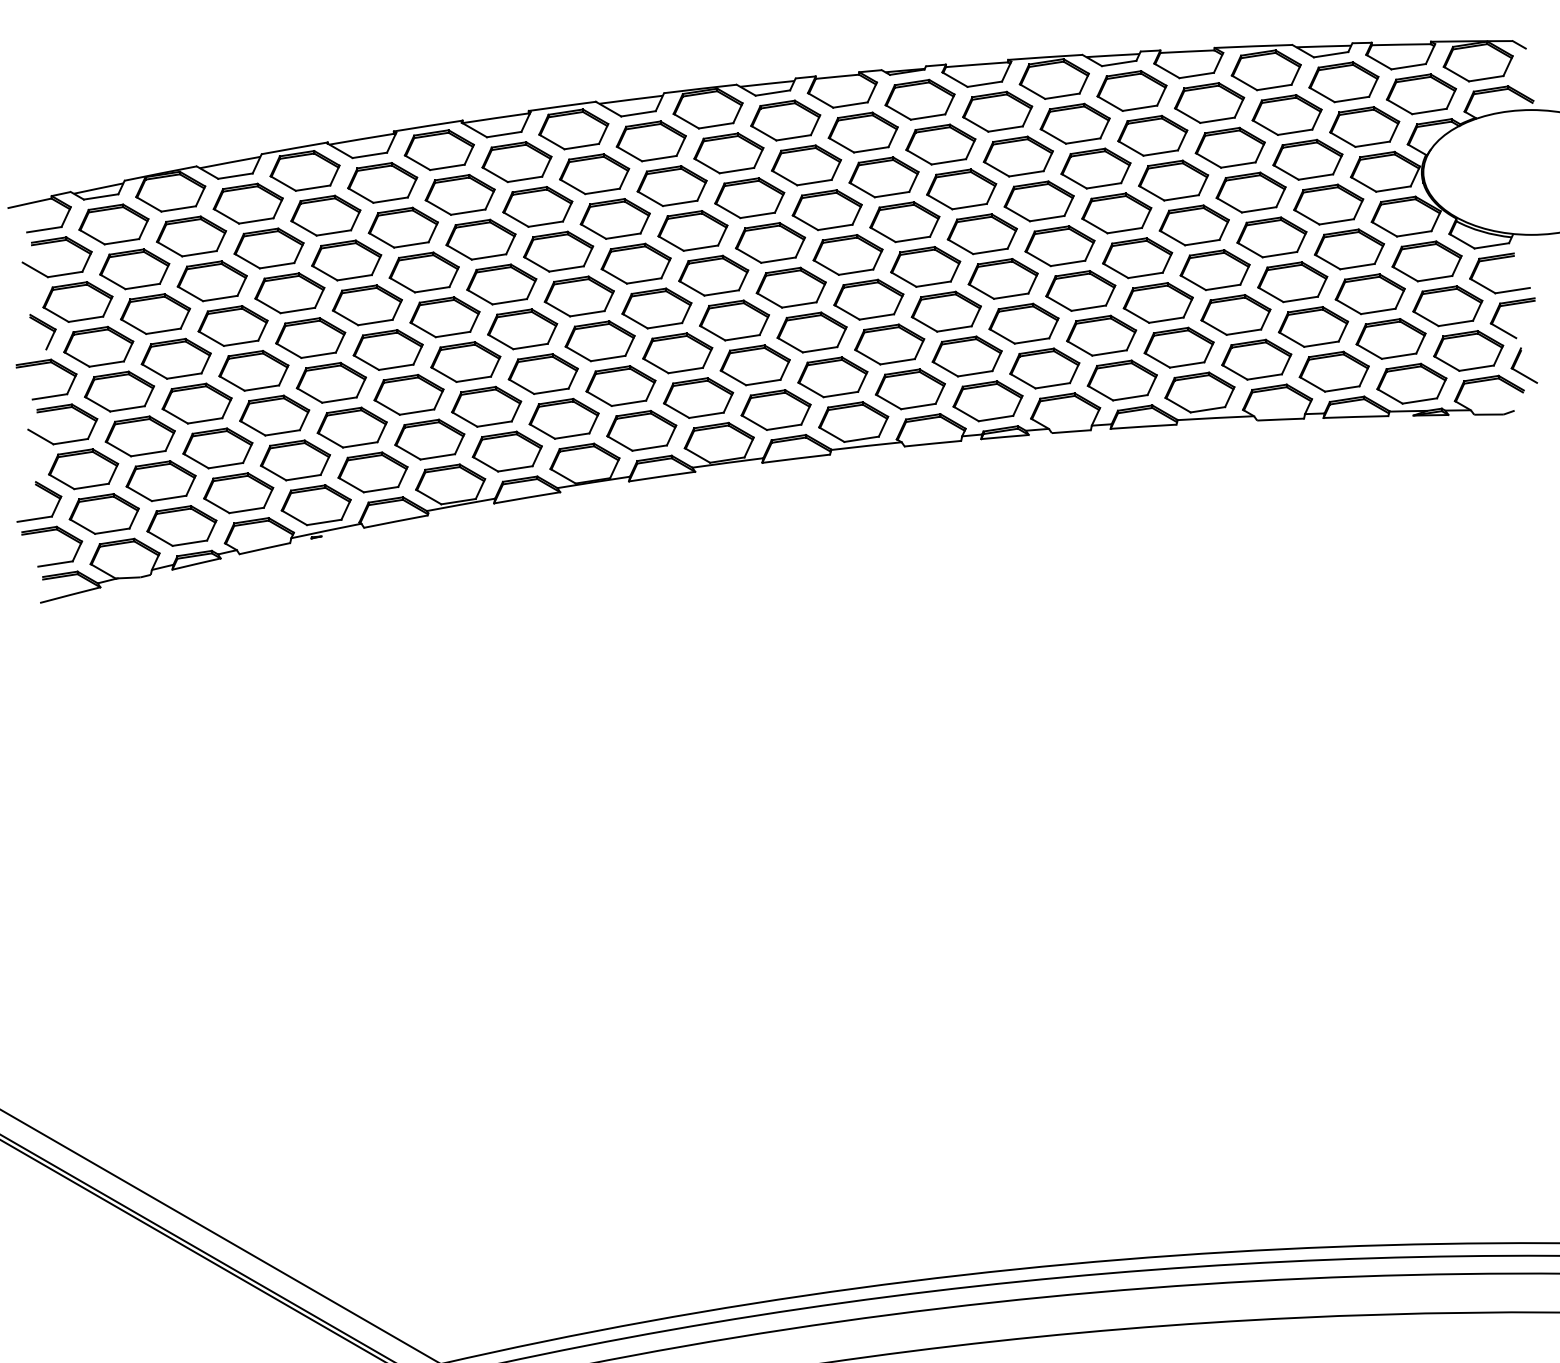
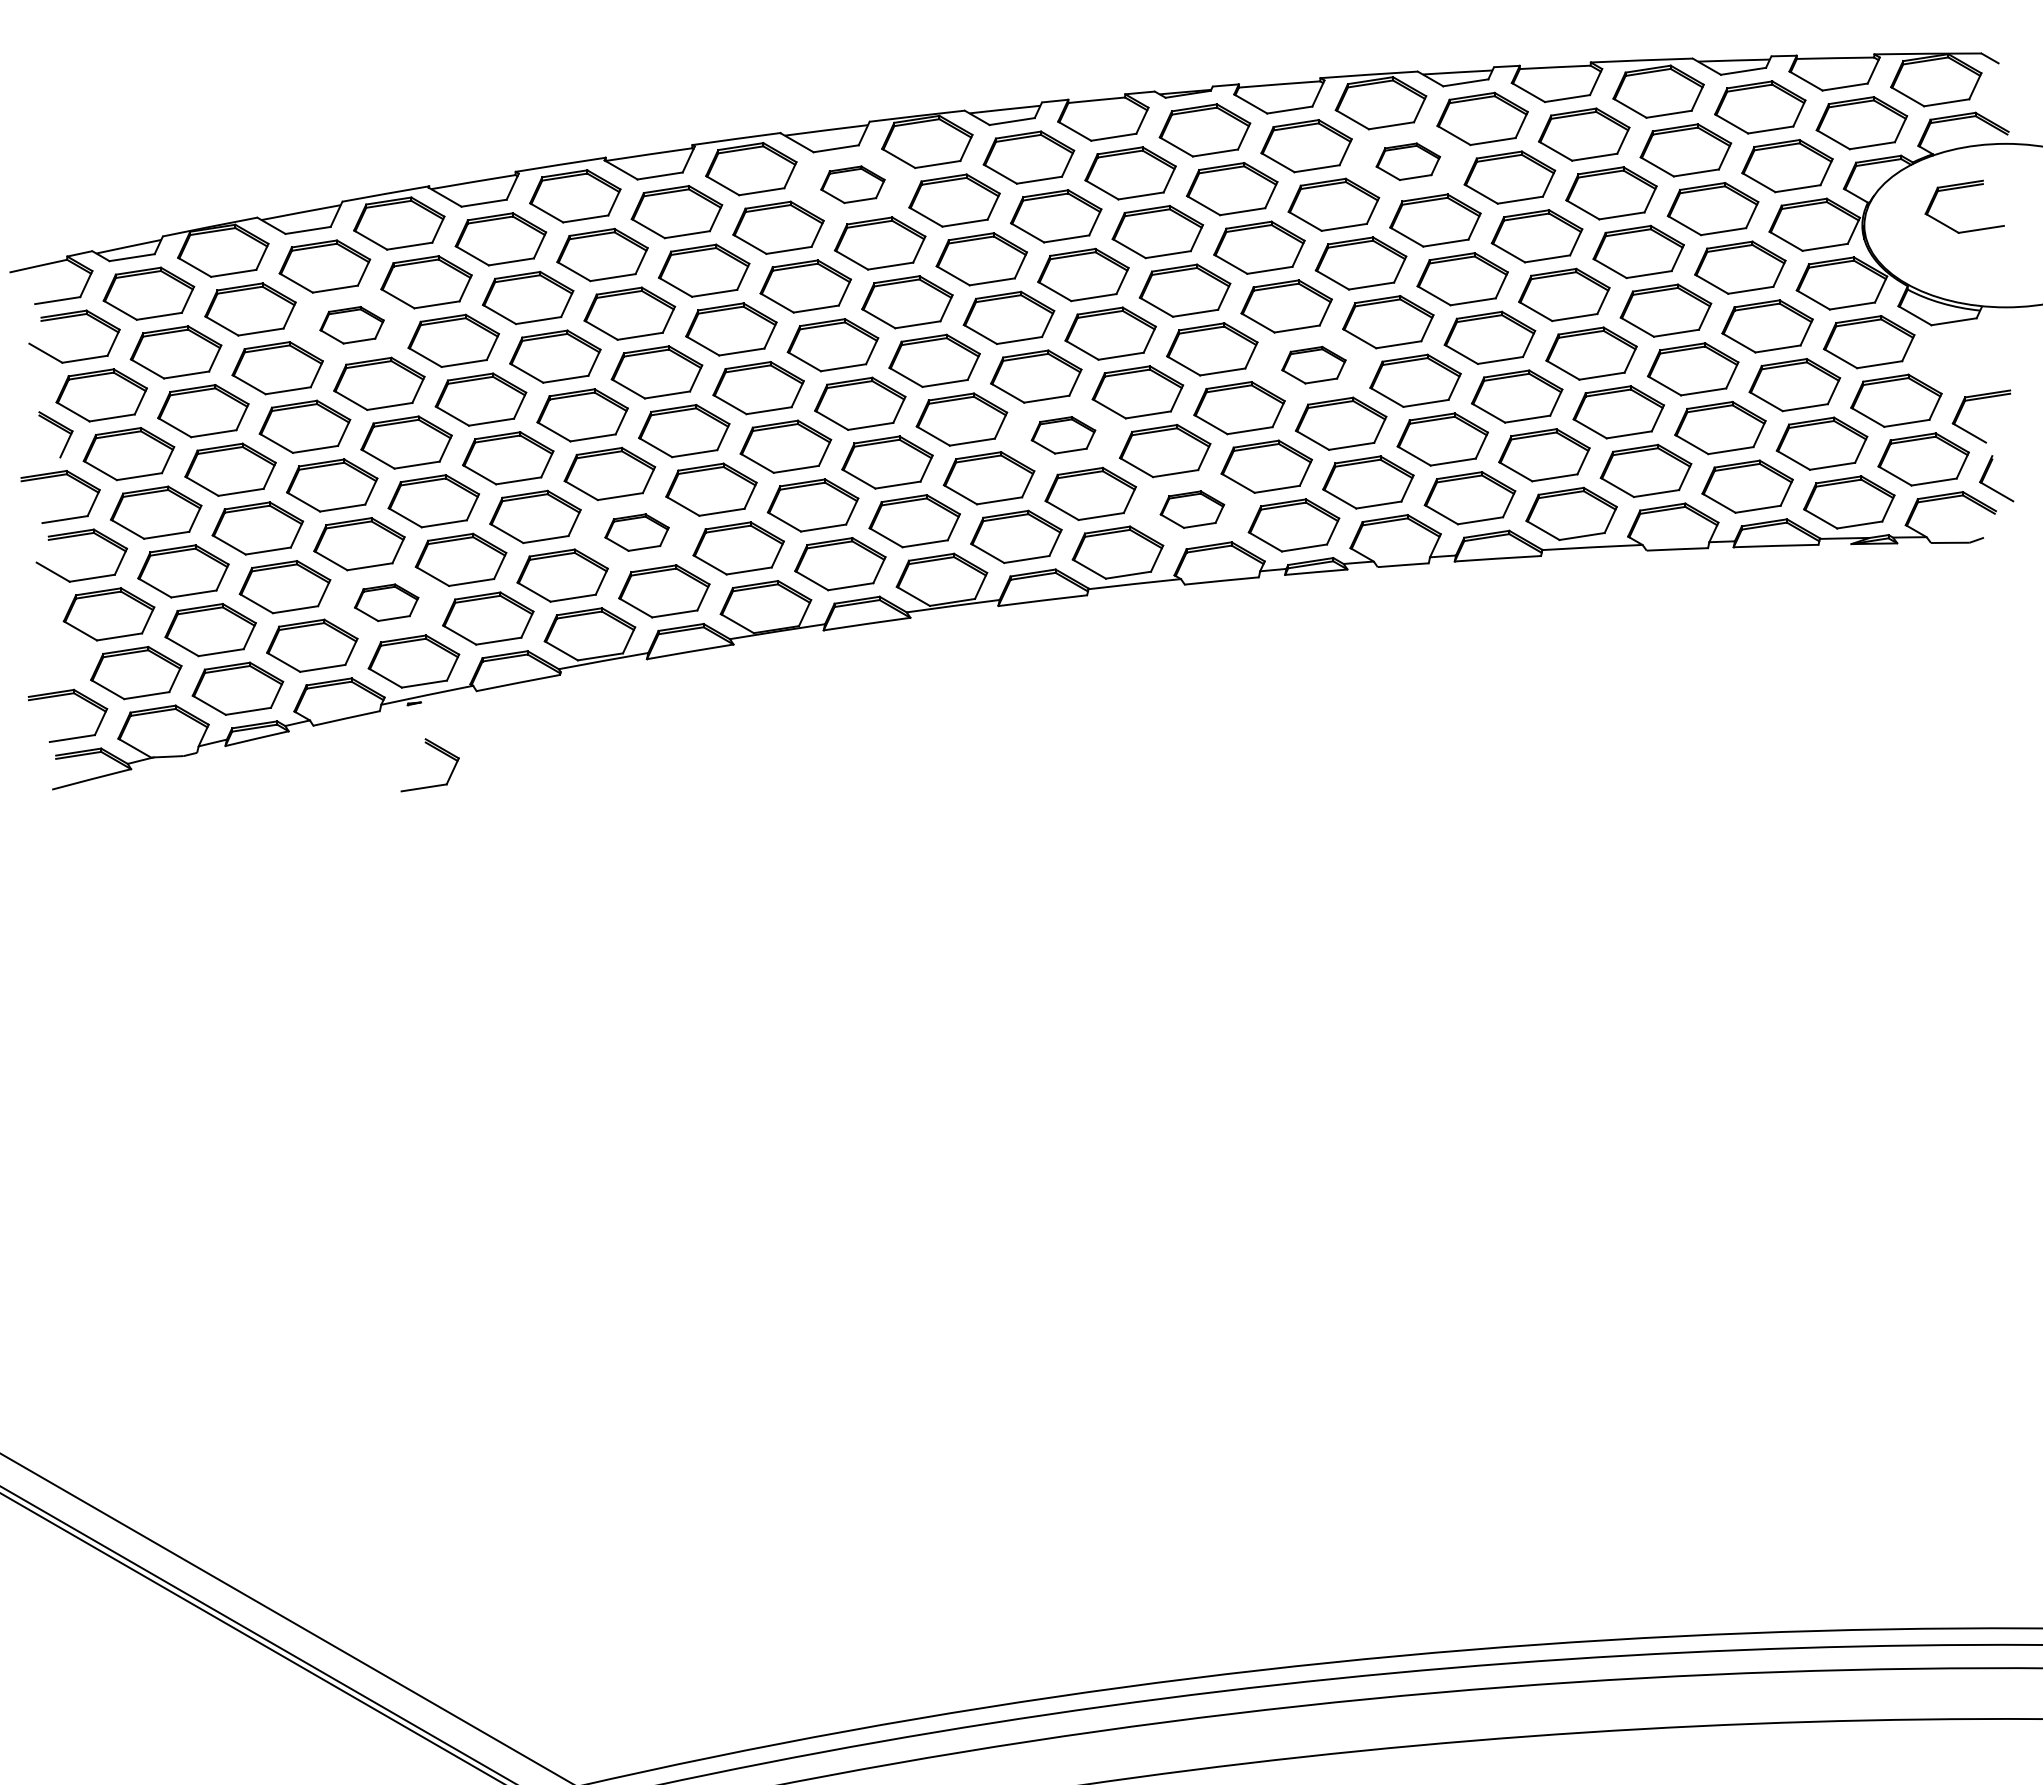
part: (1075, 123) -> (1408, 161), size x0.7
part: (651, 141) -> (852, 184), size x0.7
part: (268, 248) -> (351, 325), size x0.7
part: (1498, 259) -> (1962, 188), moved
part: (1002, 279) -> (1313, 365), size x0.7
part: (812, 332) -> (1063, 435), size x0.7
part: (910, 389) -> (1192, 509), size x0.7
part: (486, 406) -> (636, 532), size x0.7
part: (295, 460) -> (386, 602), size x0.7
part: (44, 490) -> (437, 750), moved

